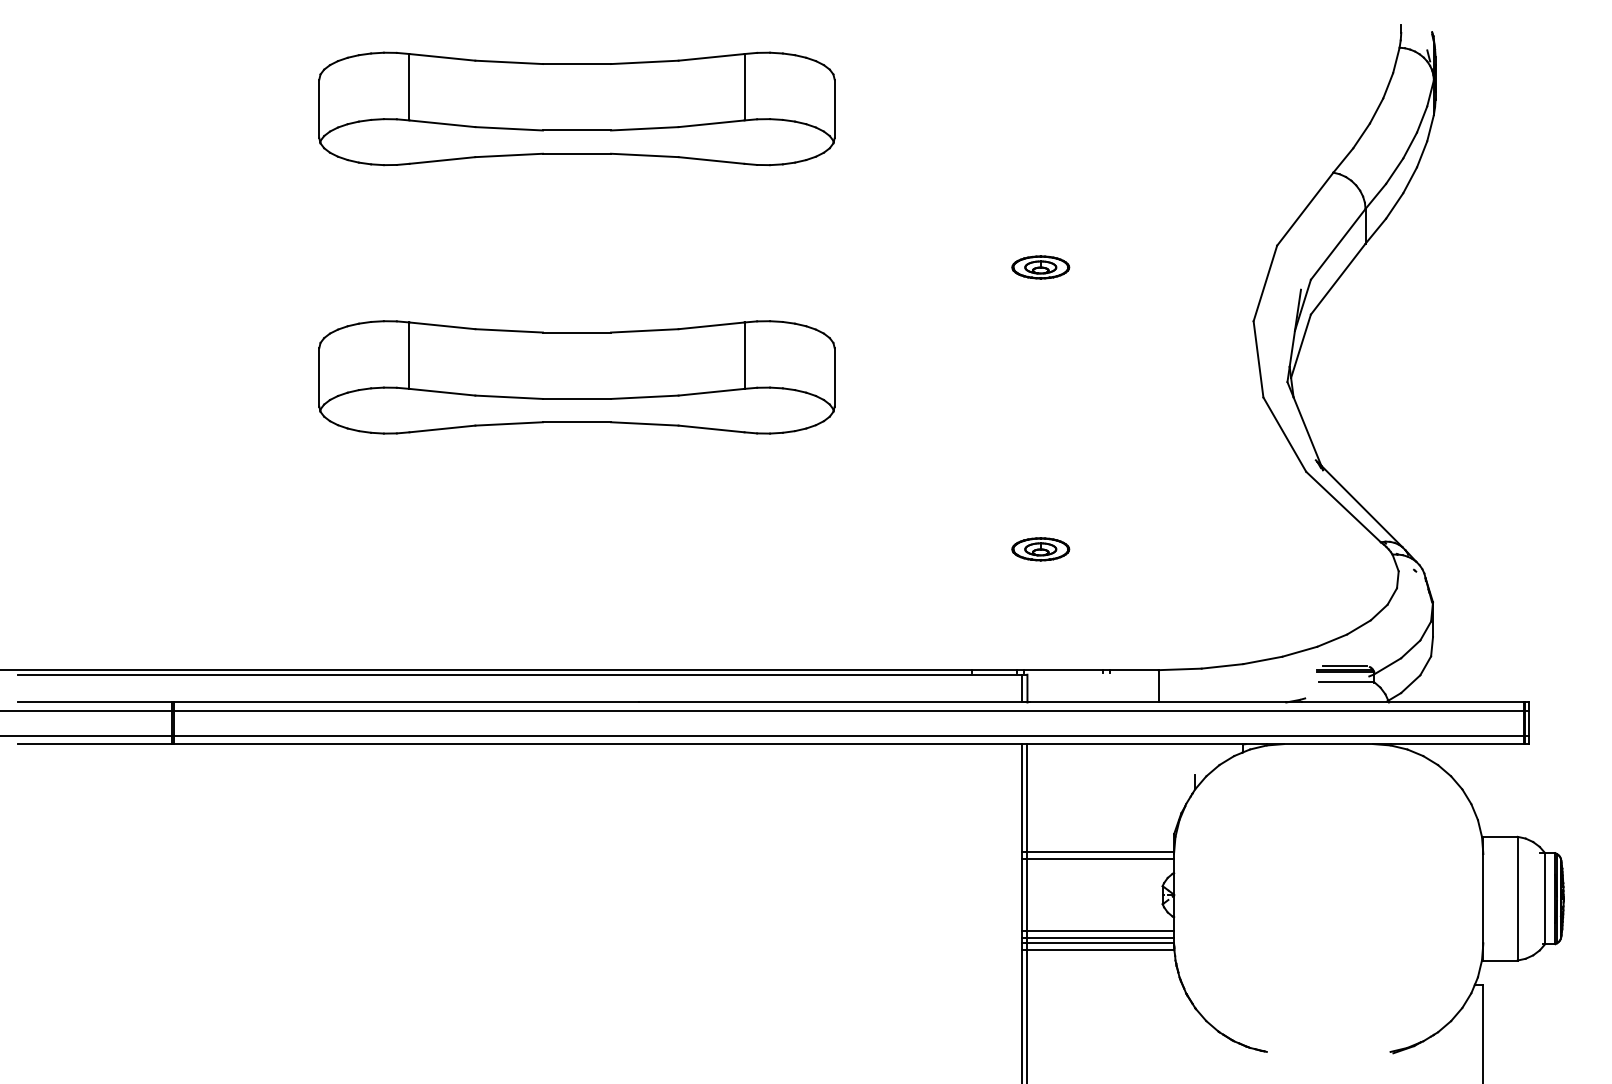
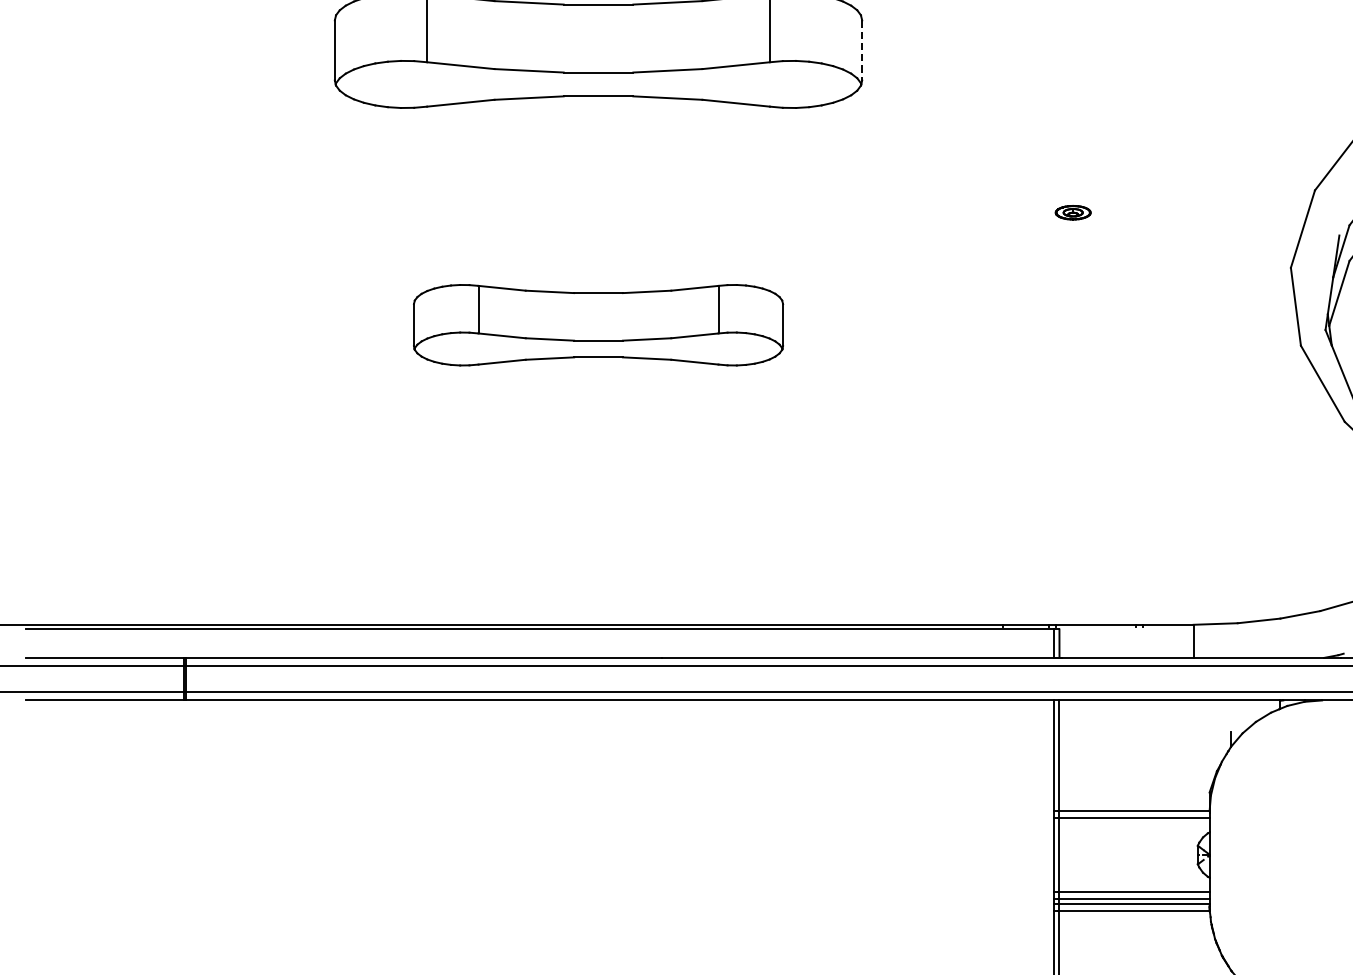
line: (834, 109) -> (862, 51), solid -> dashed
part: (1040, 267) -> (1072, 212), size x0.6
part: (576, 377) -> (598, 325), size x0.7
part: (1040, 549) -> (1072, 501), removed

